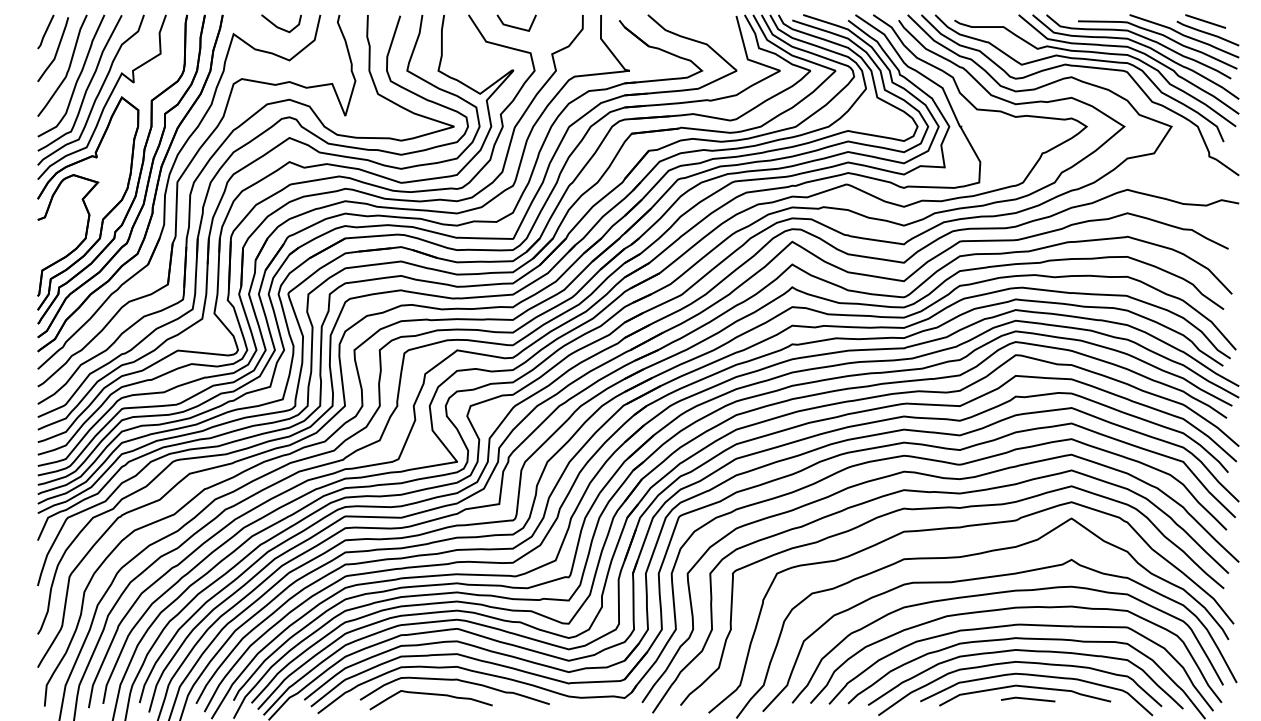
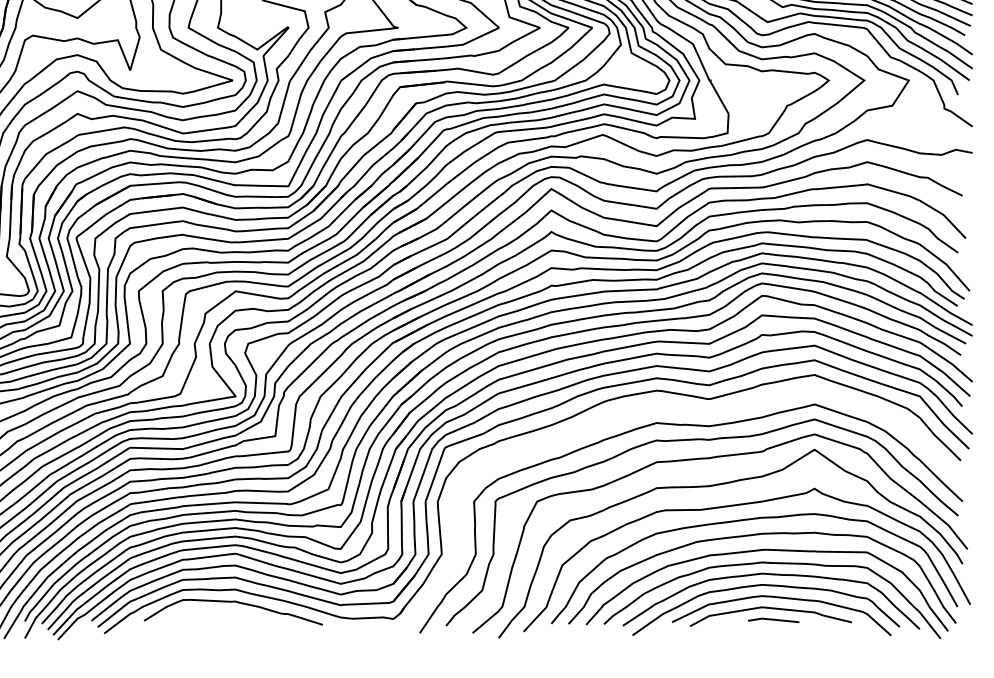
curve: (944, 479) -> (694, 413), removed
curve: (432, 695) -> (212, 616), removed

